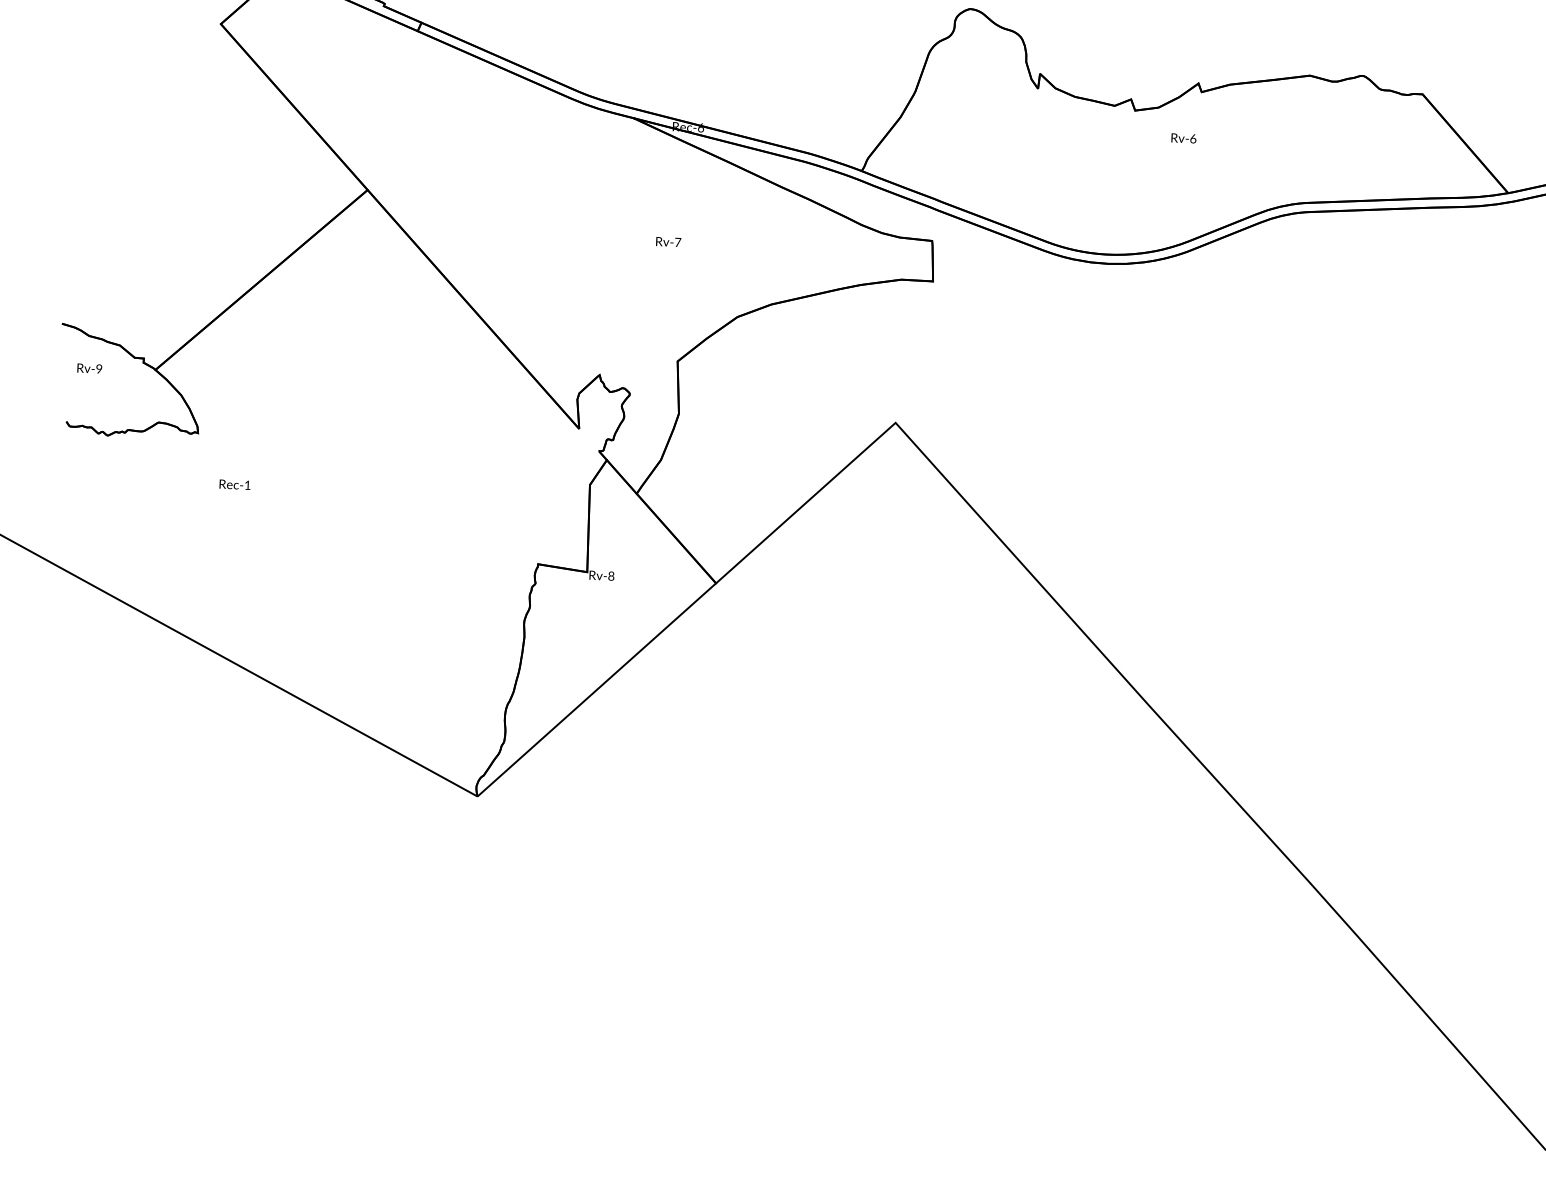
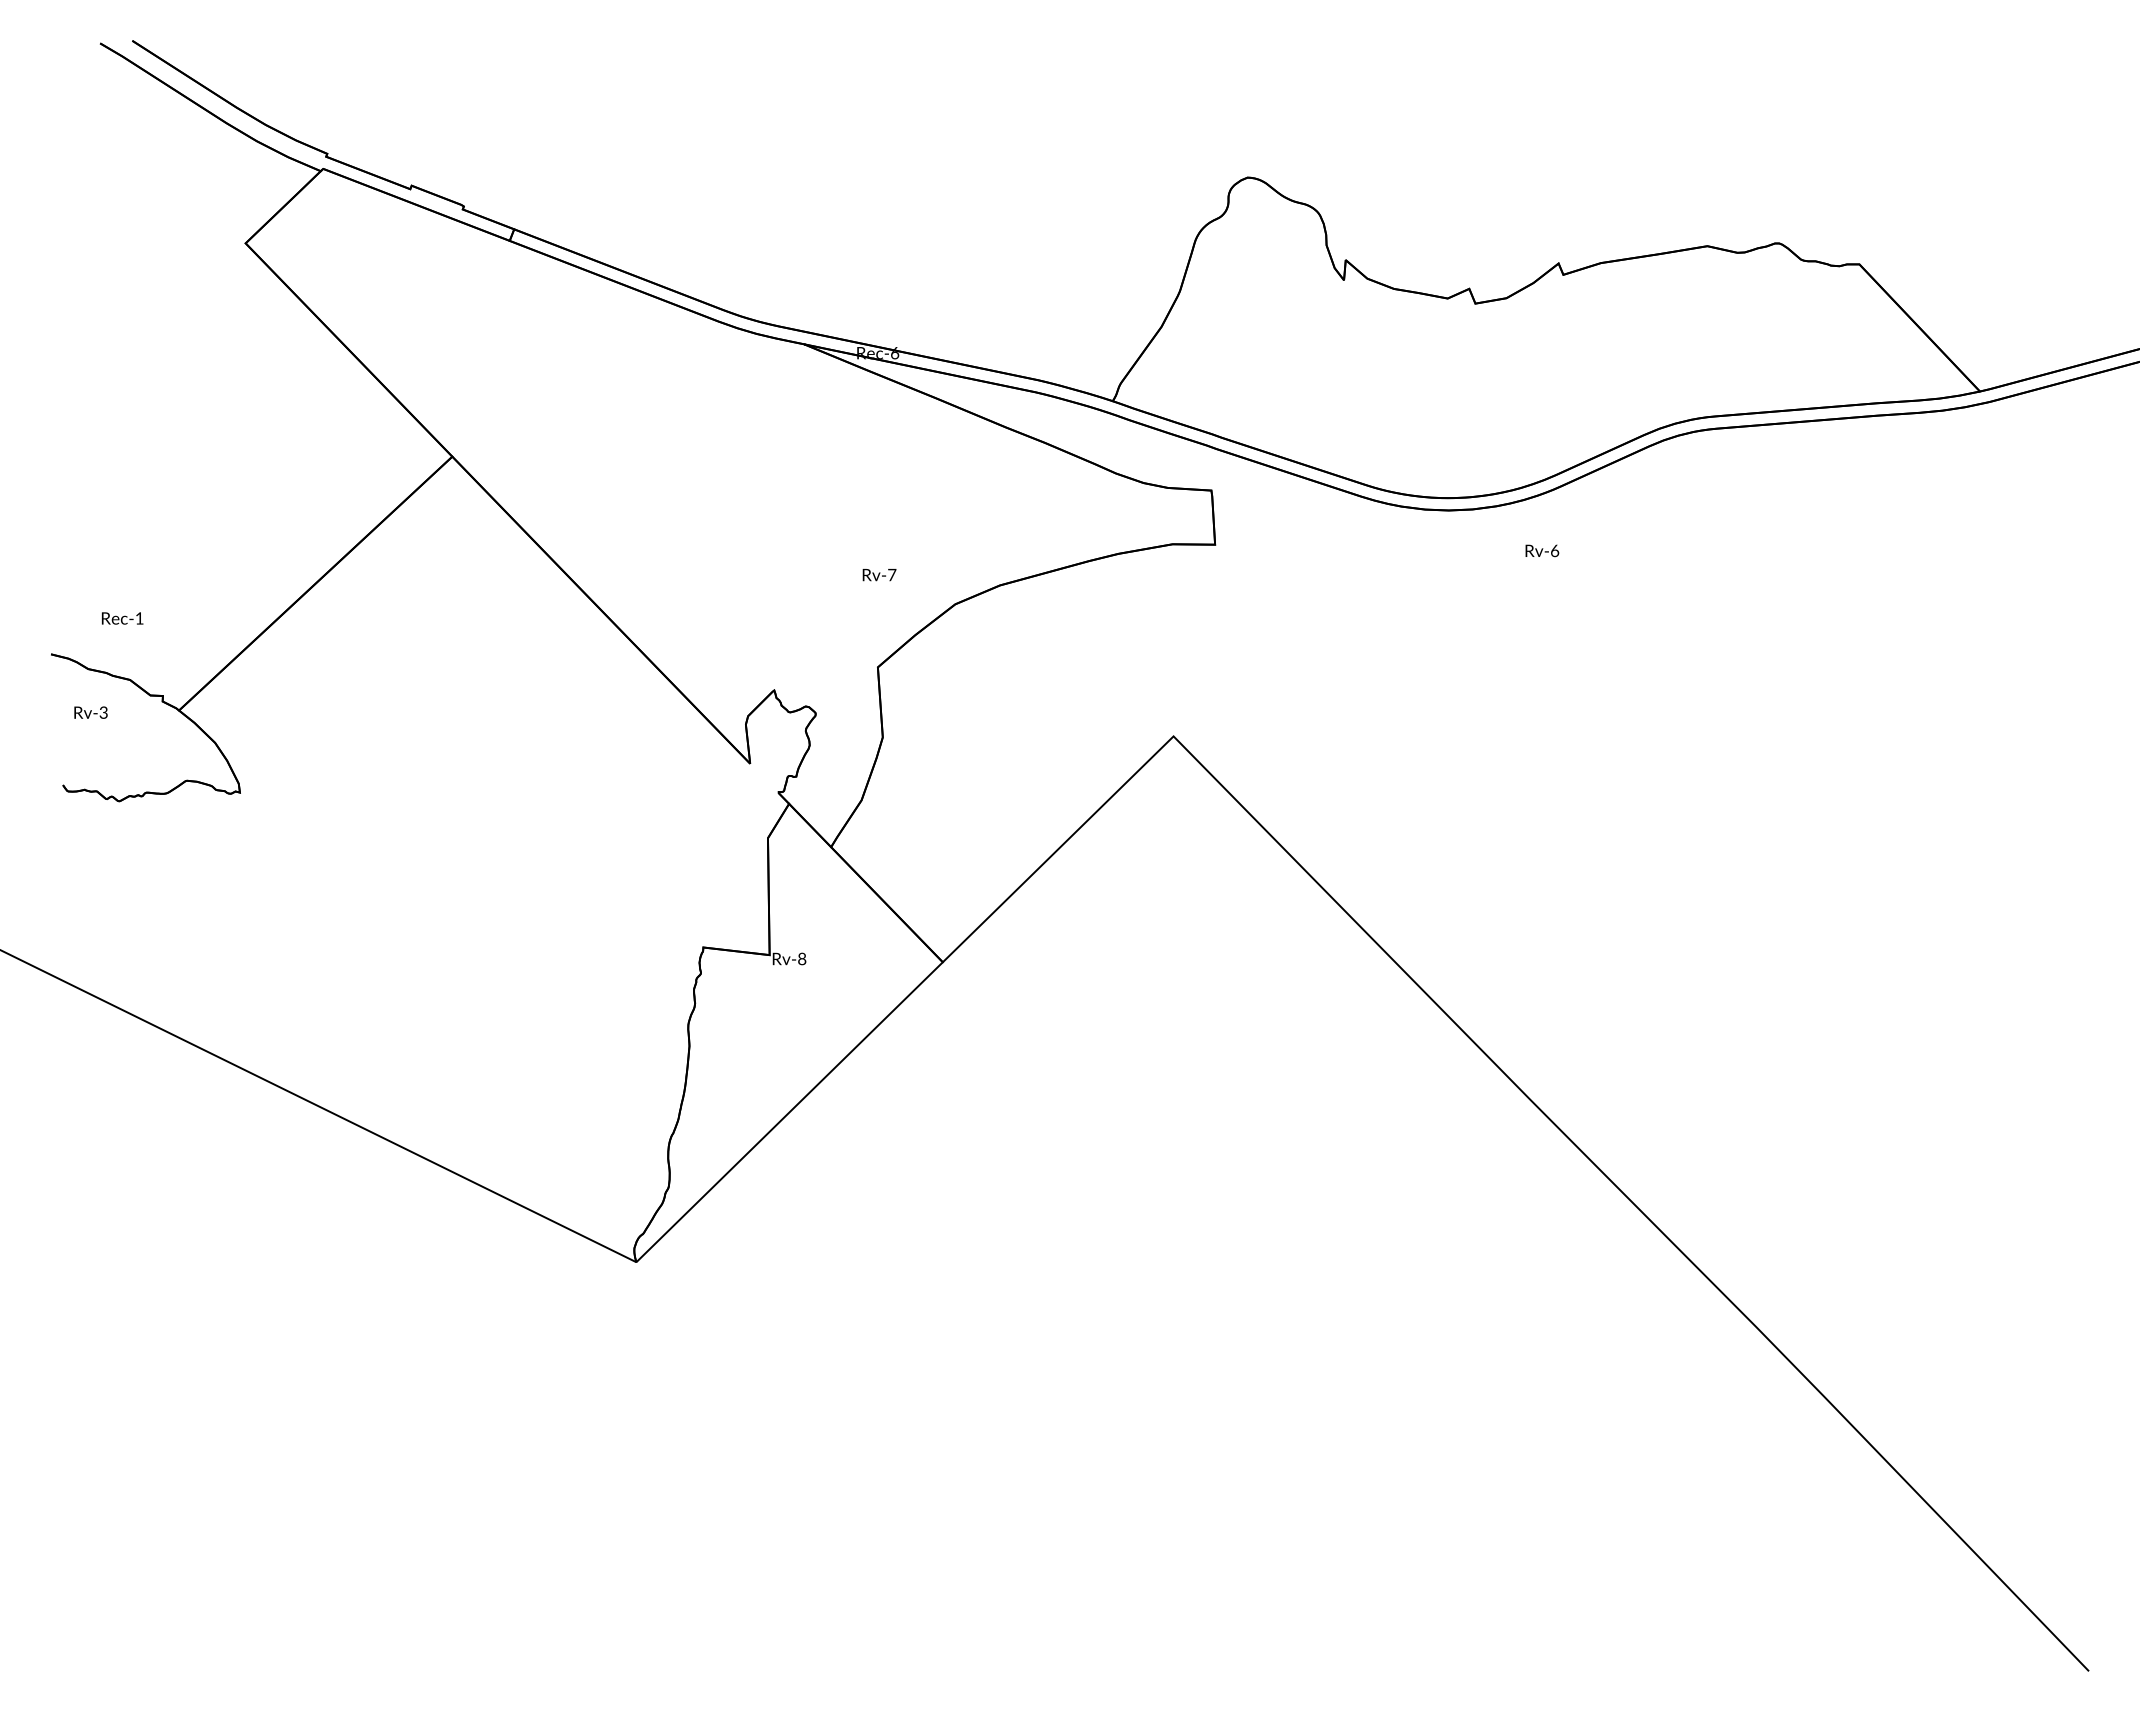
text: (1184, 138) -> (1542, 550), moved
text: (668, 242) -> (879, 575), moved
text: (99, 368) -> (103, 712), Rv-9 -> Rv-3
text: (234, 484) -> (122, 618), moved

